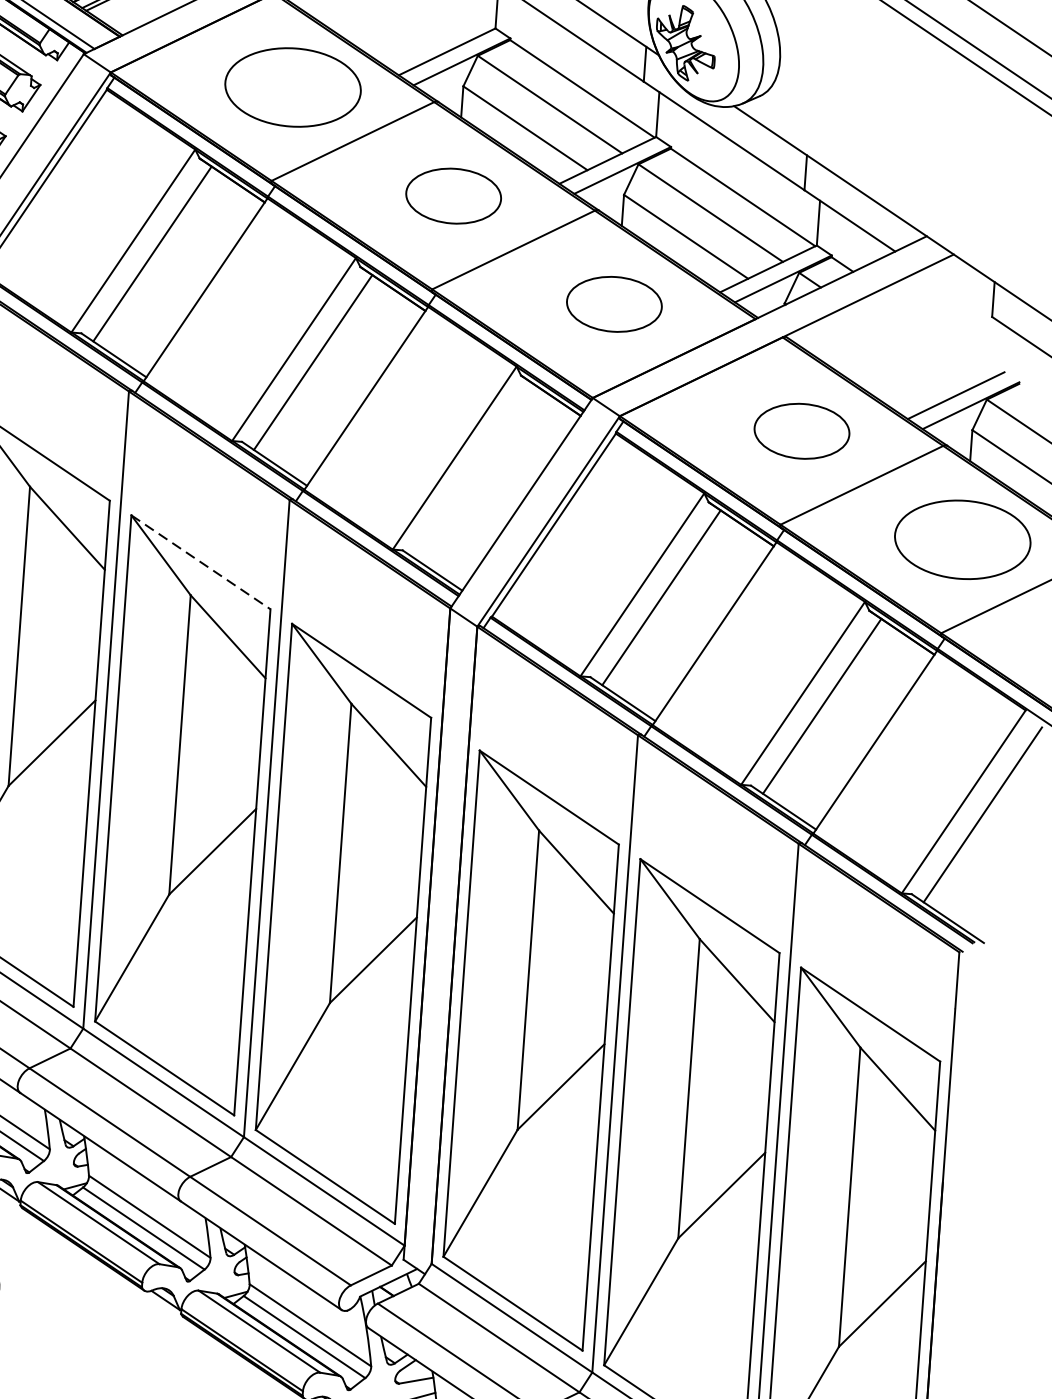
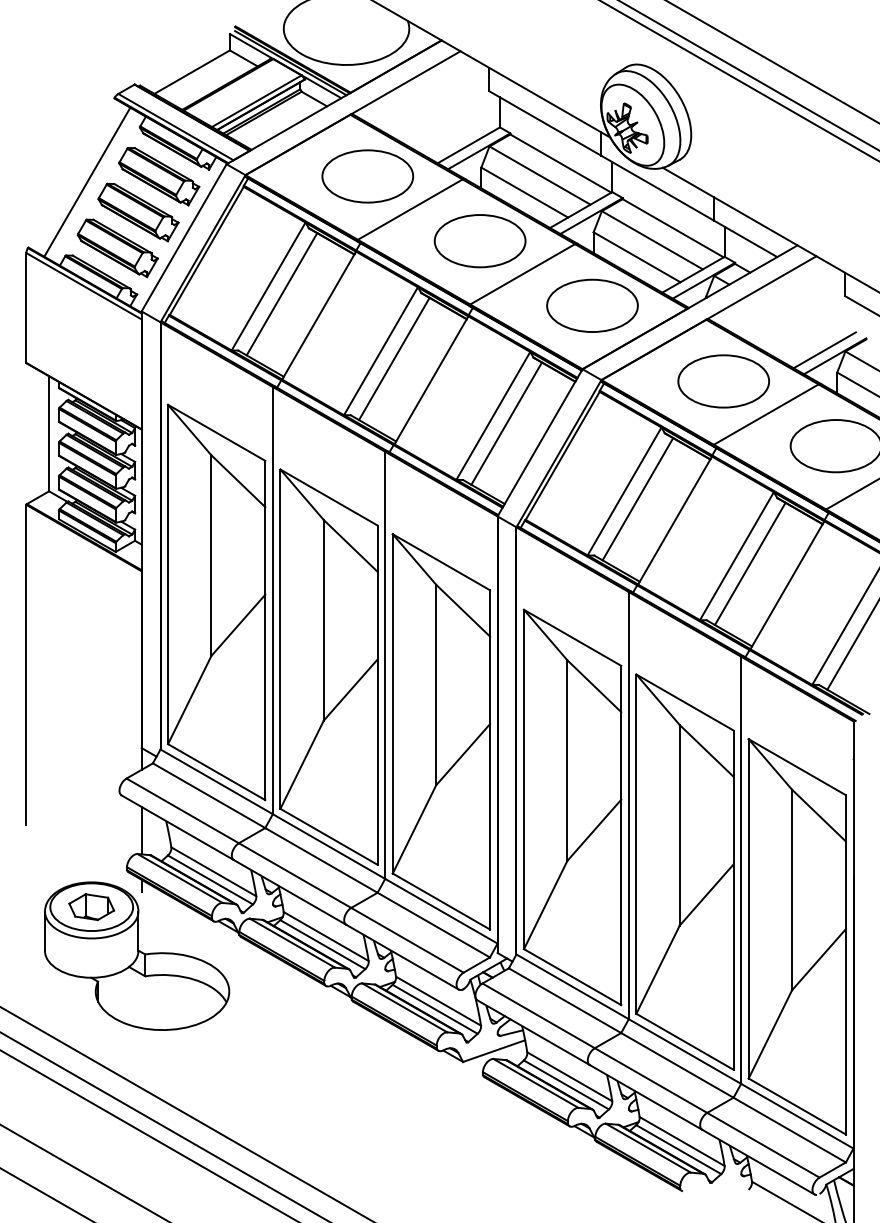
part: (452, 196) -> (479, 241), size x1.43
part: (614, 303) -> (592, 305), size x1.43
part: (801, 431) -> (723, 381), size x1.43
line: (473, 470) -> (506, 423), added
line: (201, 562) -> (329, 497), dashed -> solid

